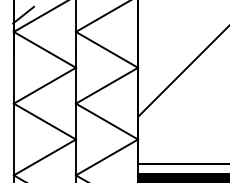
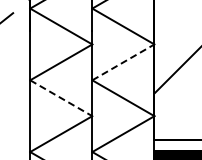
line: (107, 85) -> (123, 62), solid -> dashed
line: (44, 121) -> (60, 98), solid -> dashed

